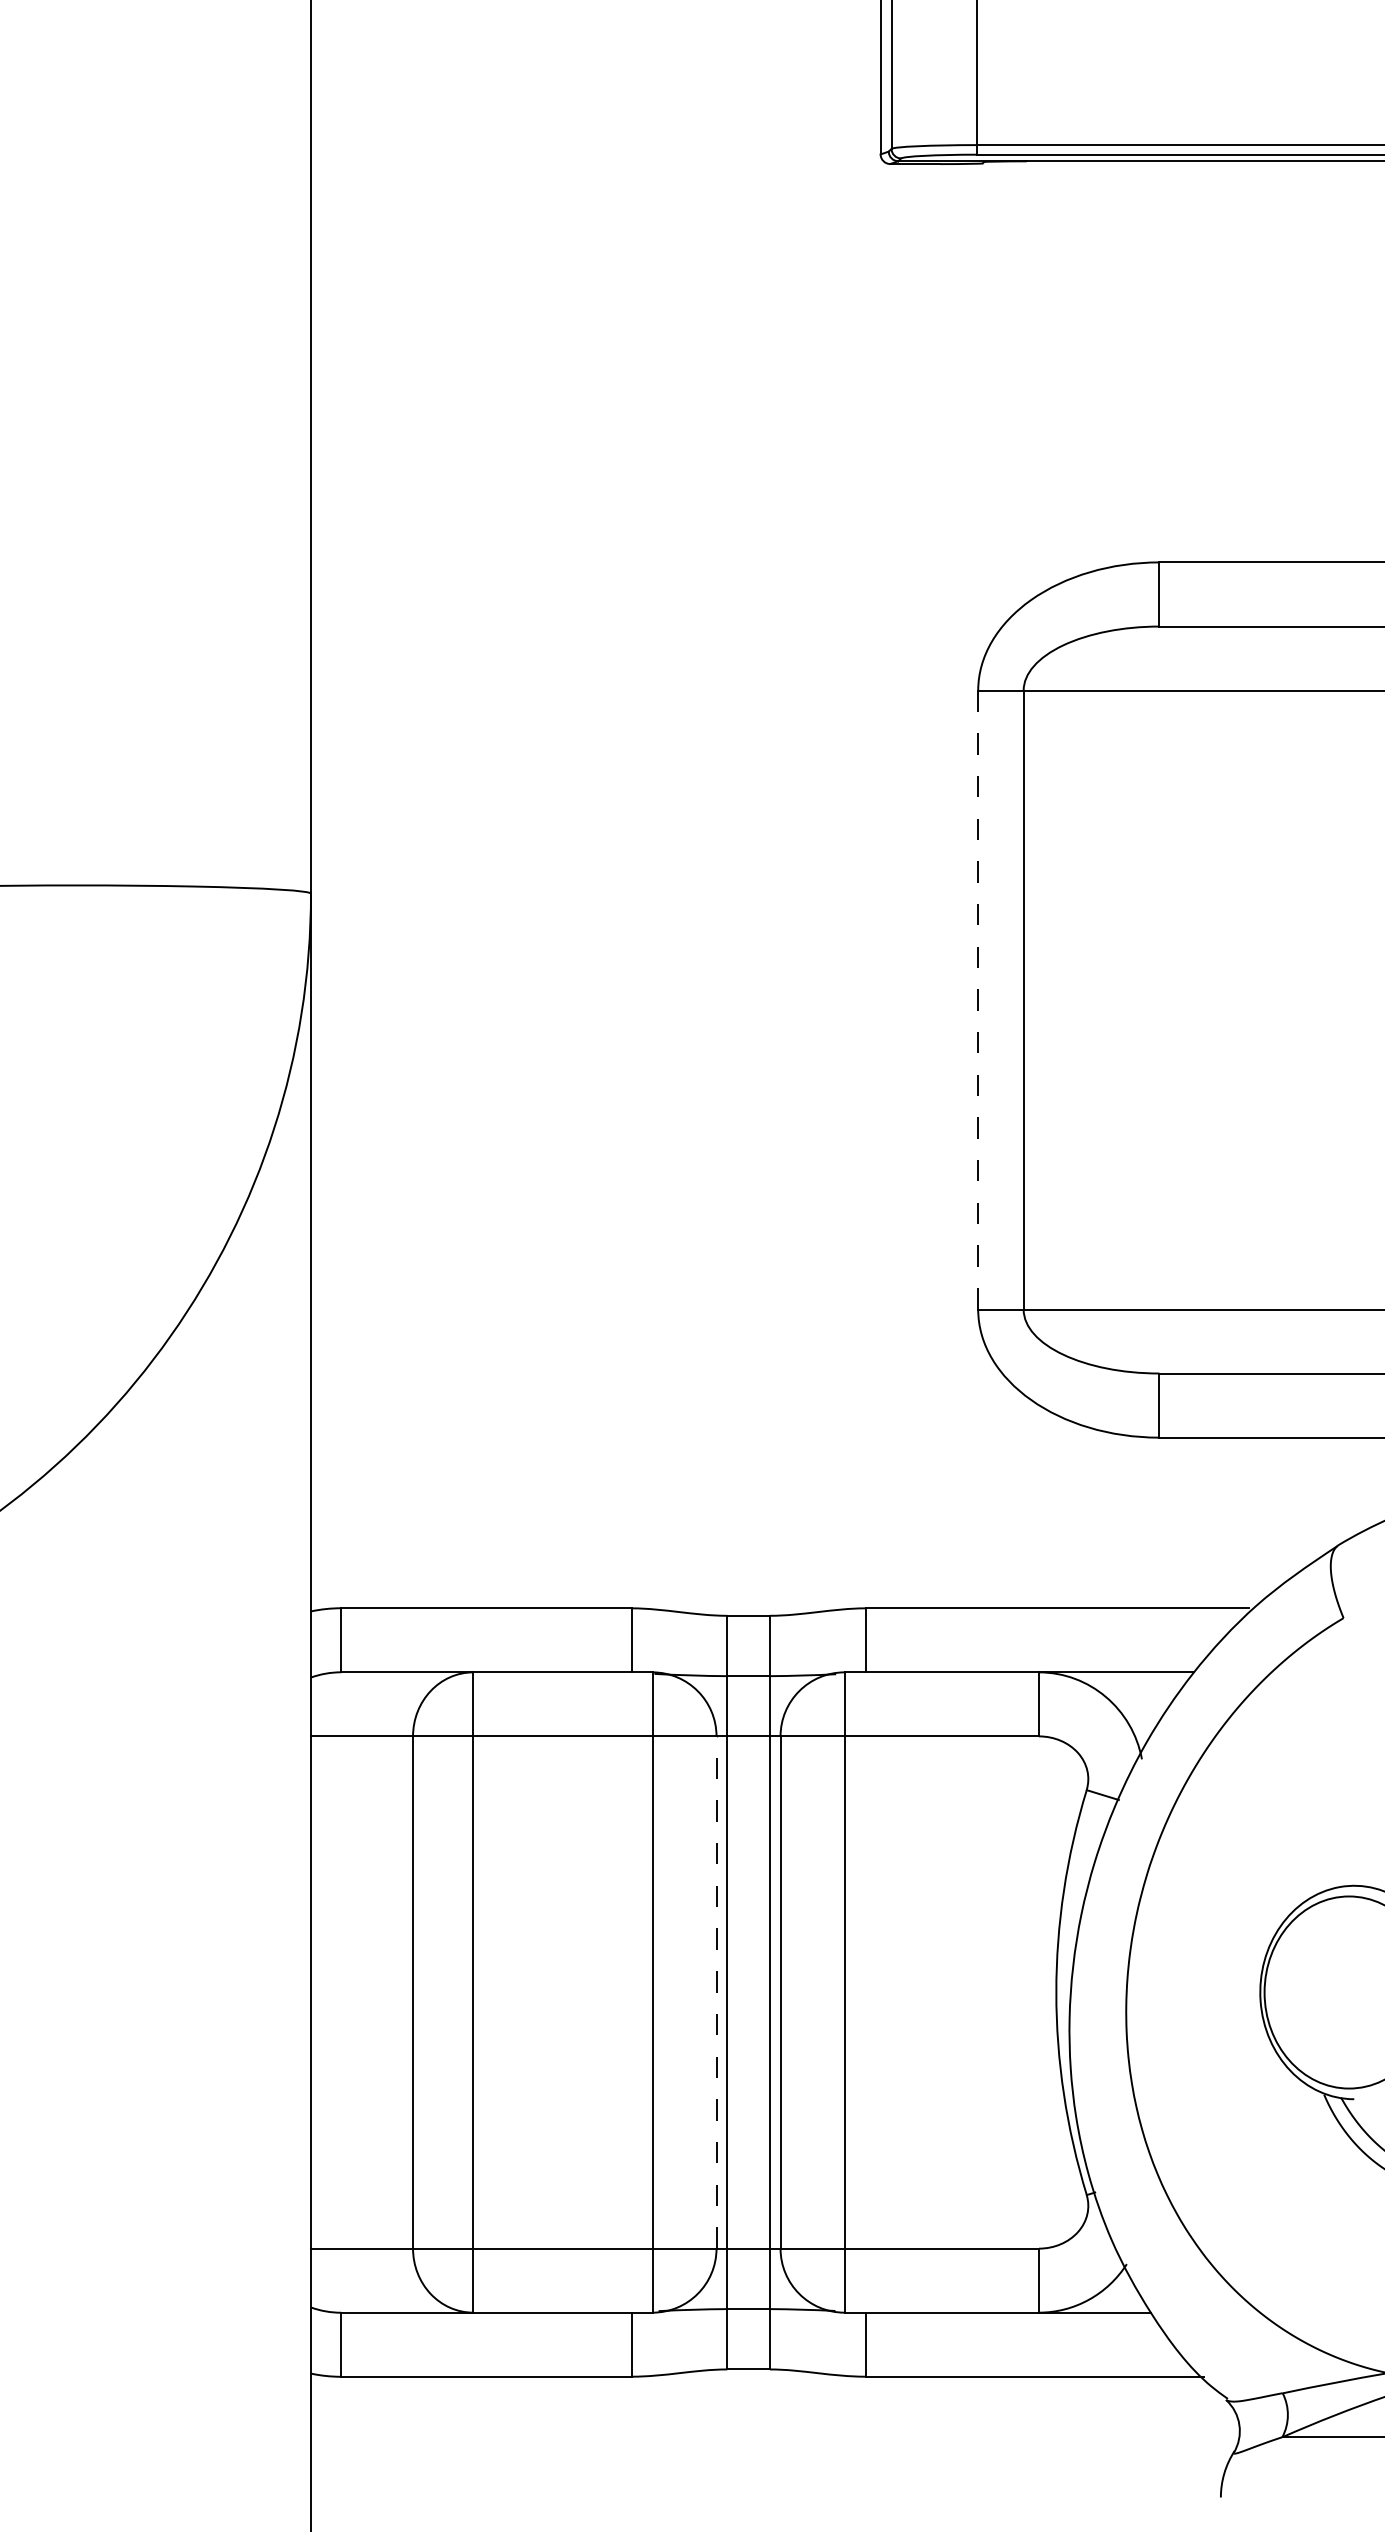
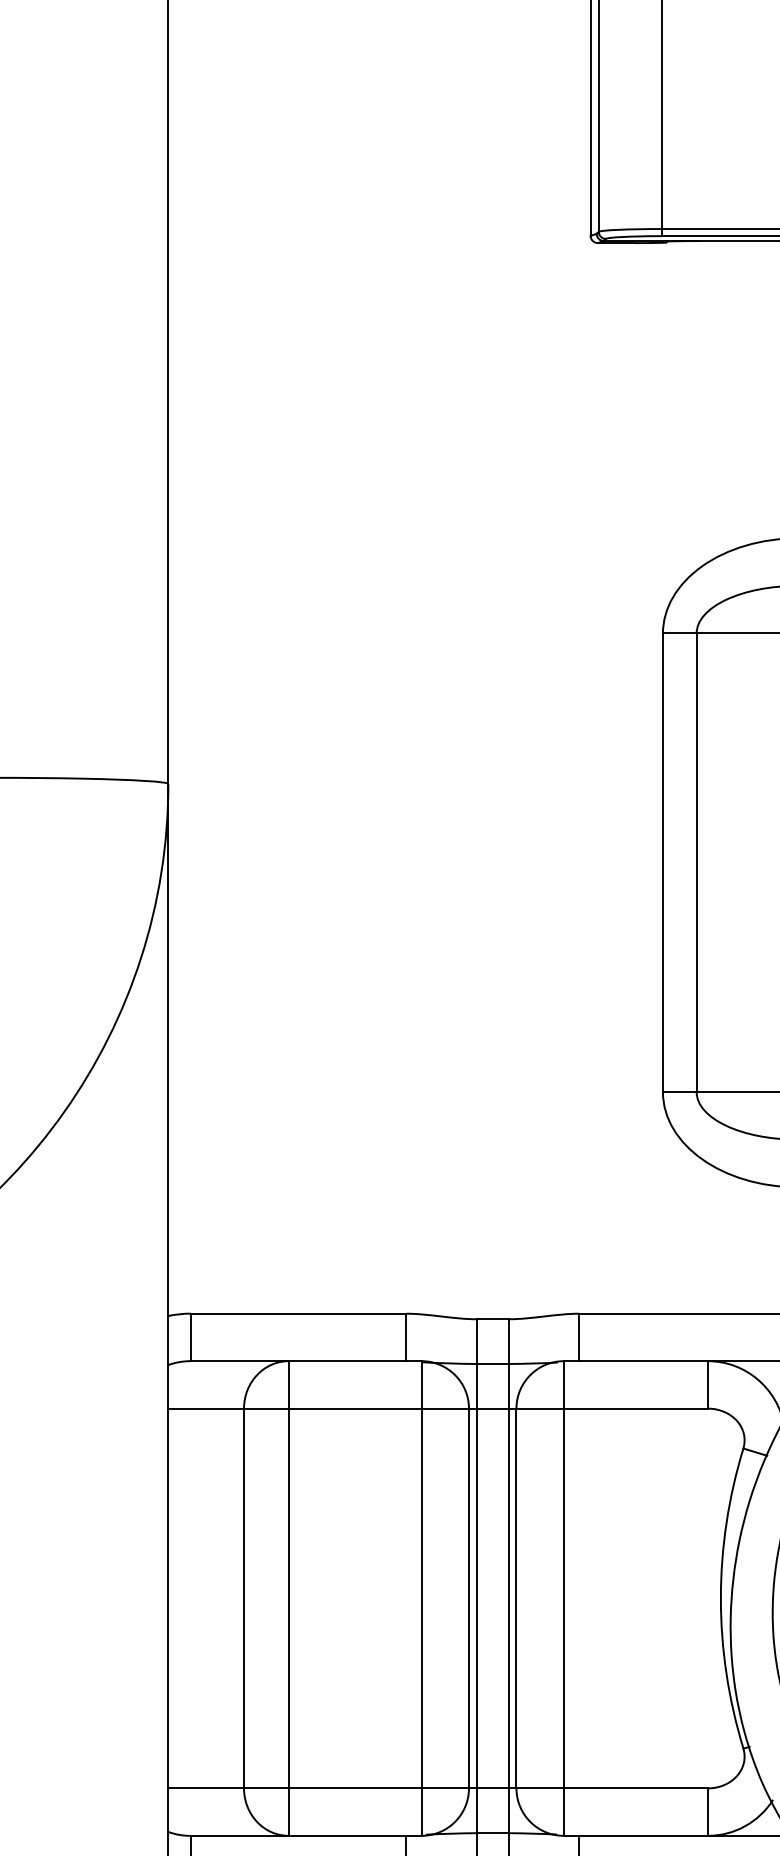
line: (978, 999) -> (663, 862), dashed -> solid
line: (716, 1992) -> (468, 1598), dashed -> solid

